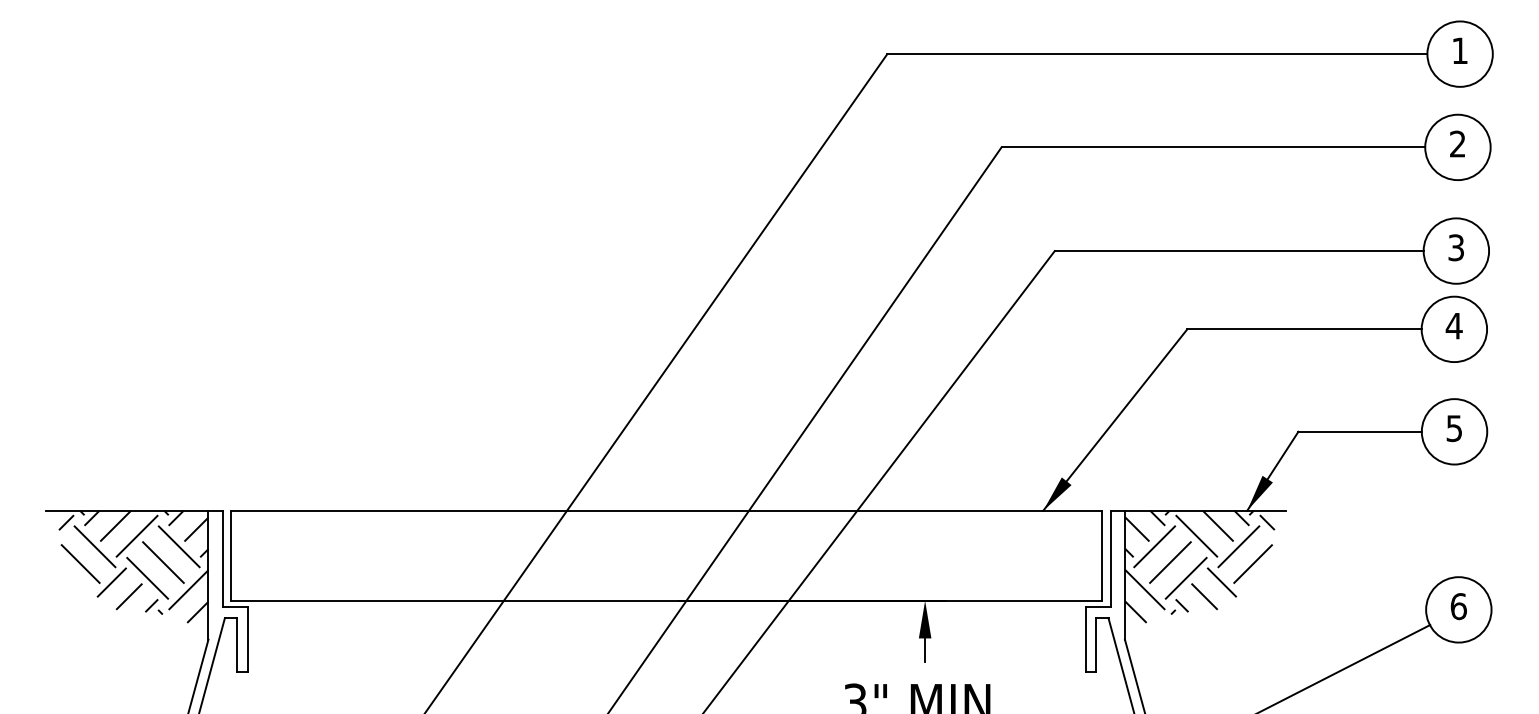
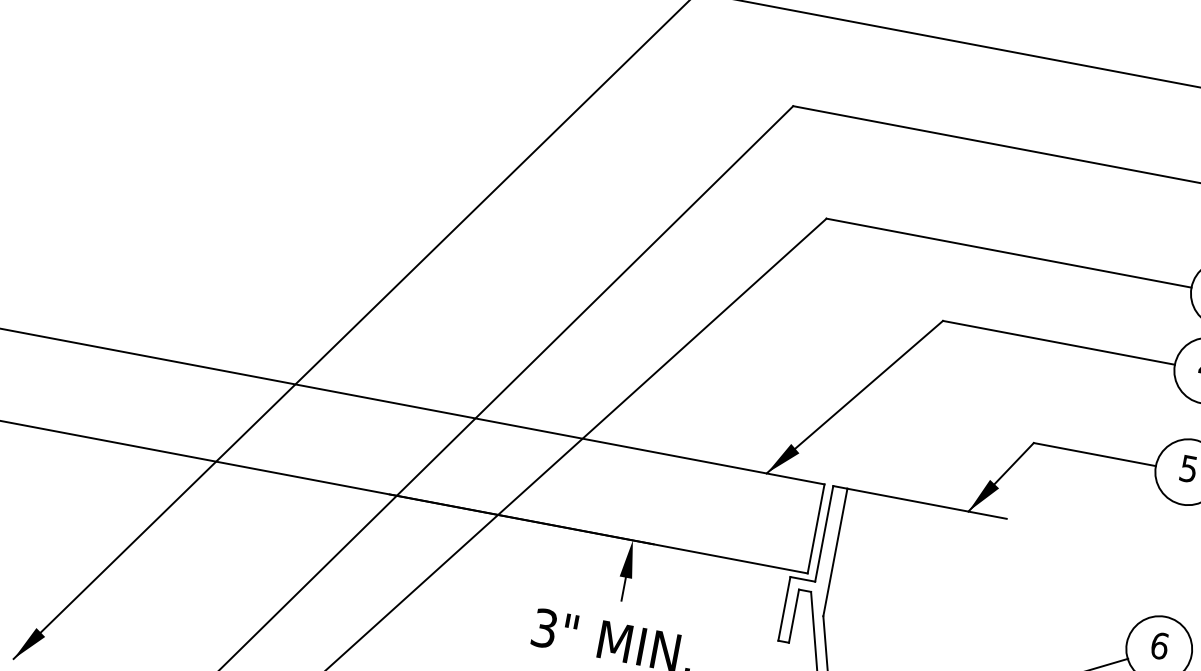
hatch: (1199, 566) -> (910, 557), removed

